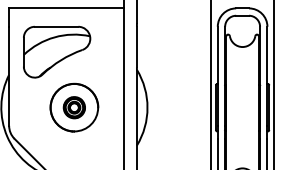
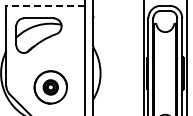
line: (66, 7) -> (45, 5), solid -> dashed
part: (73, 107) -> (50, 87), moved

